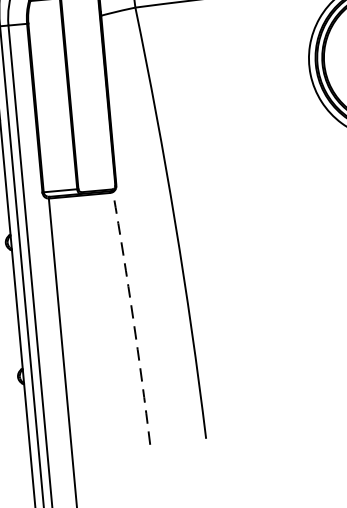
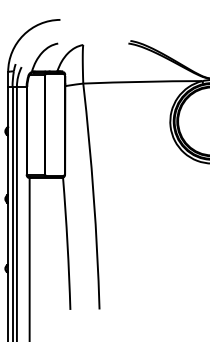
arc: (133, 317) -> (67, 243), dashed -> solid

